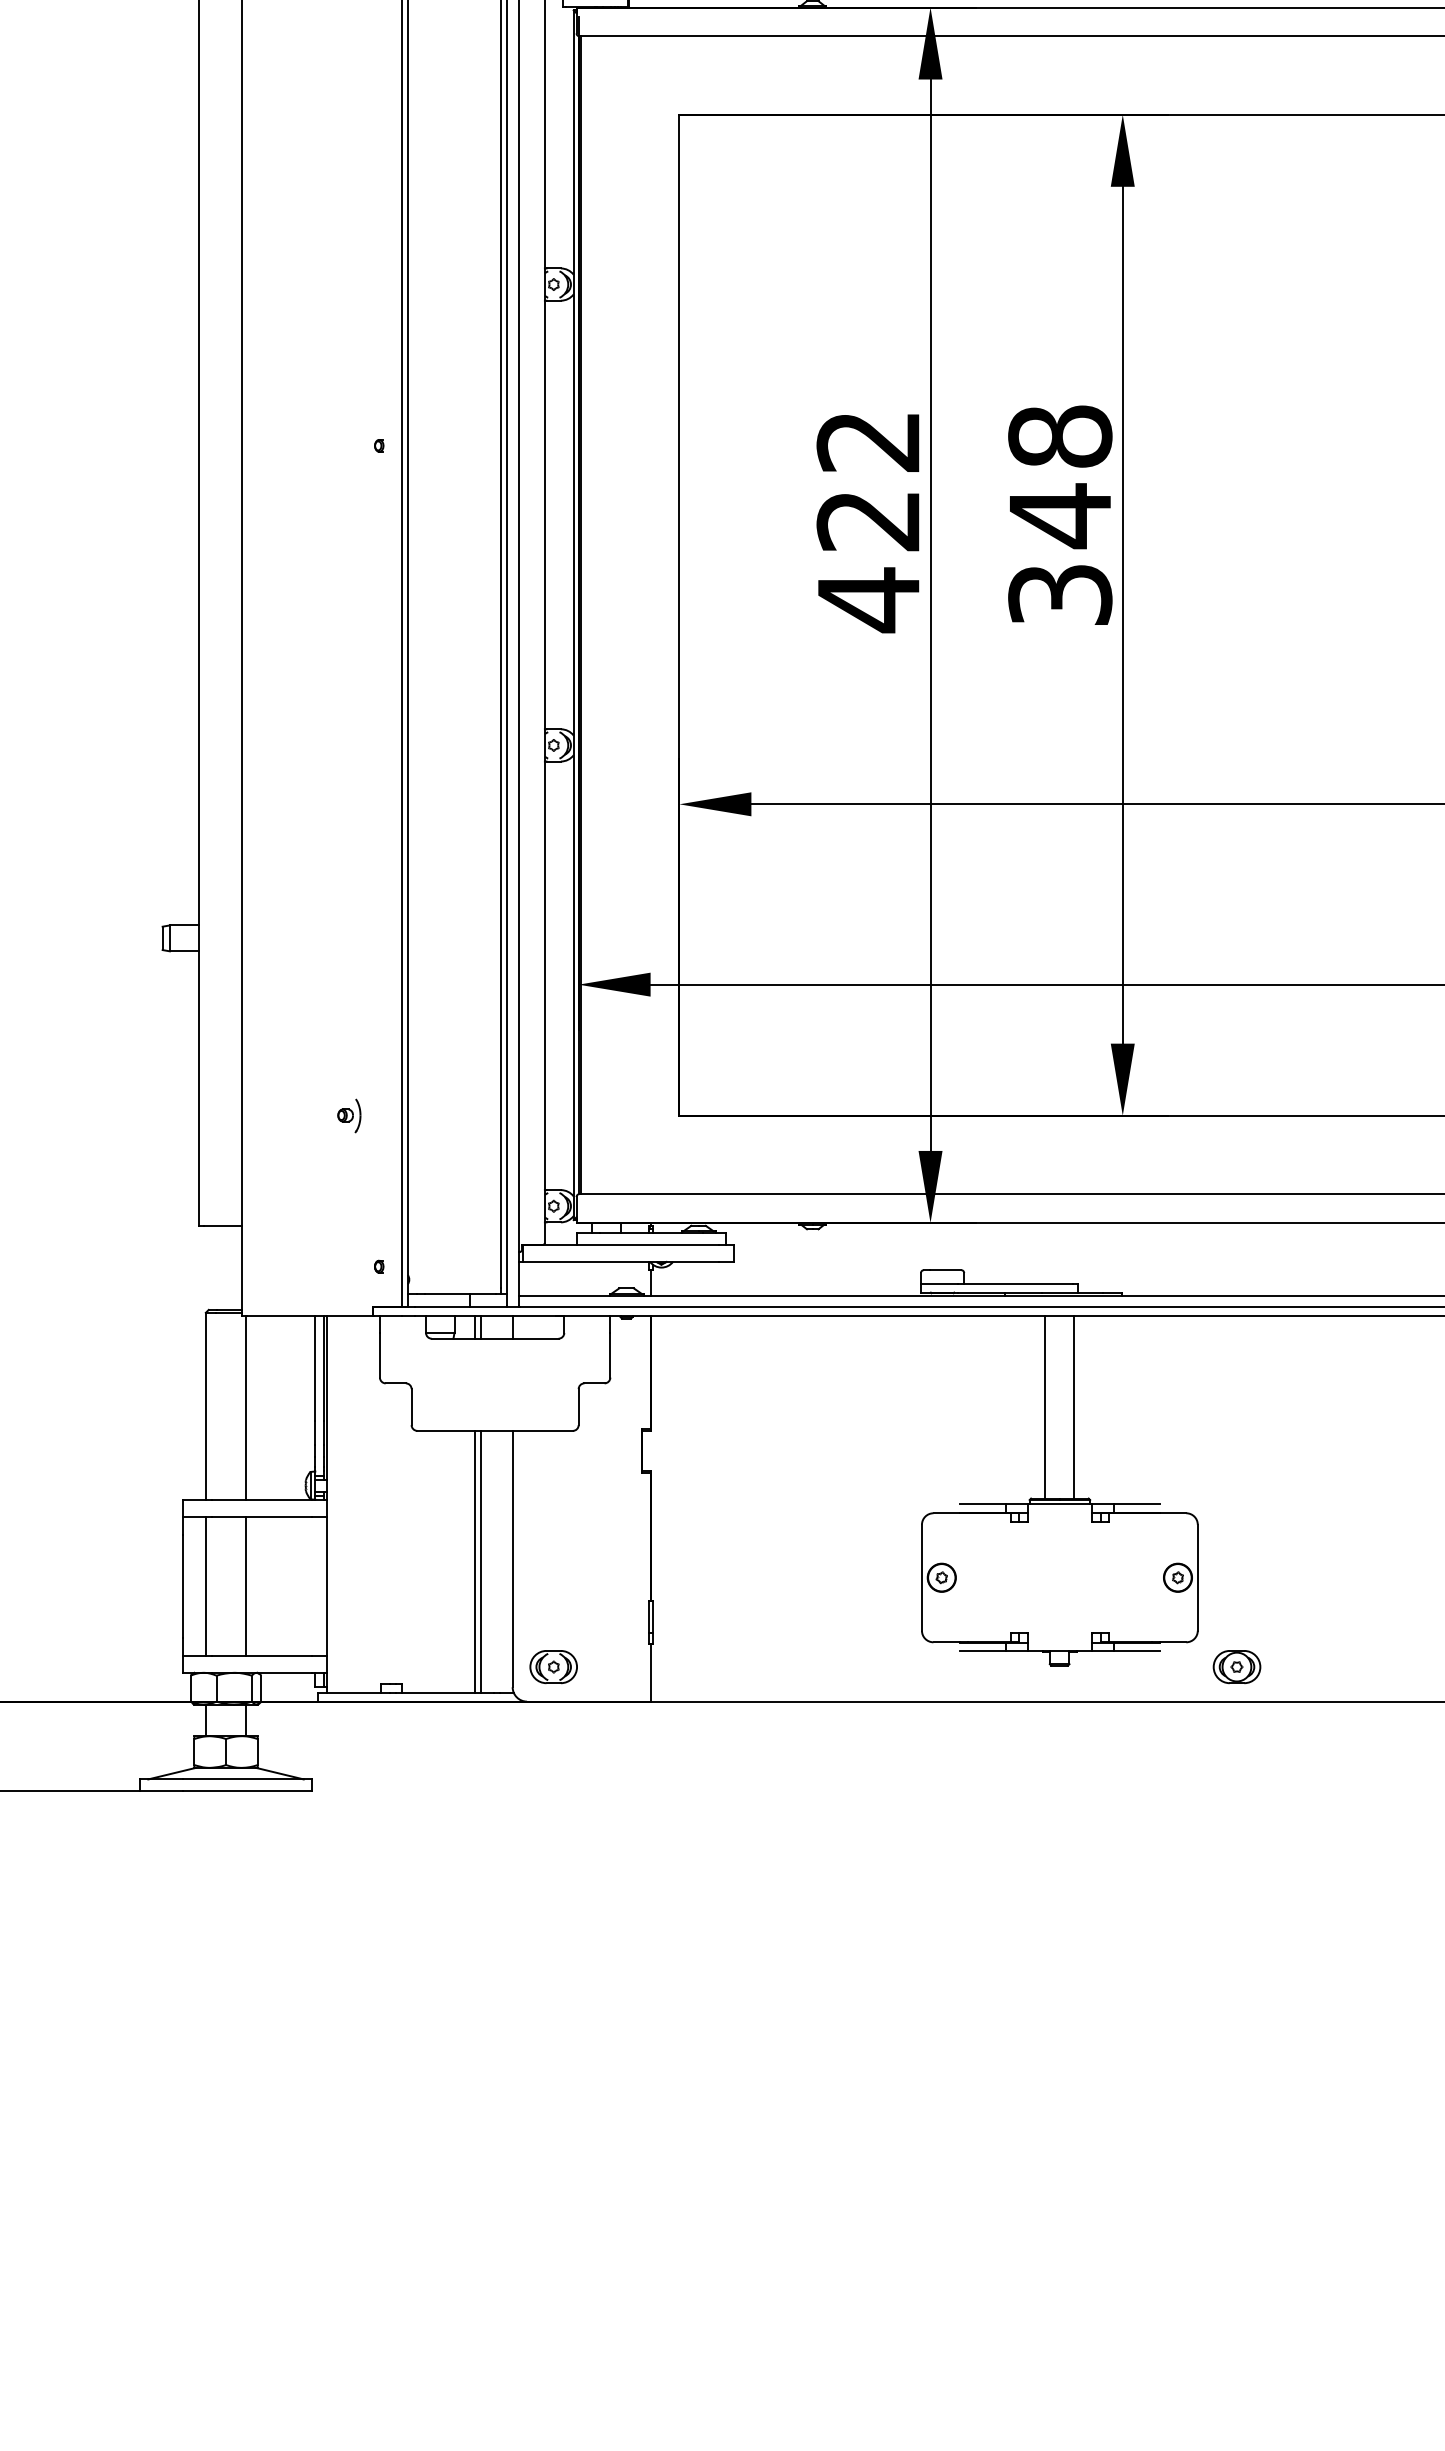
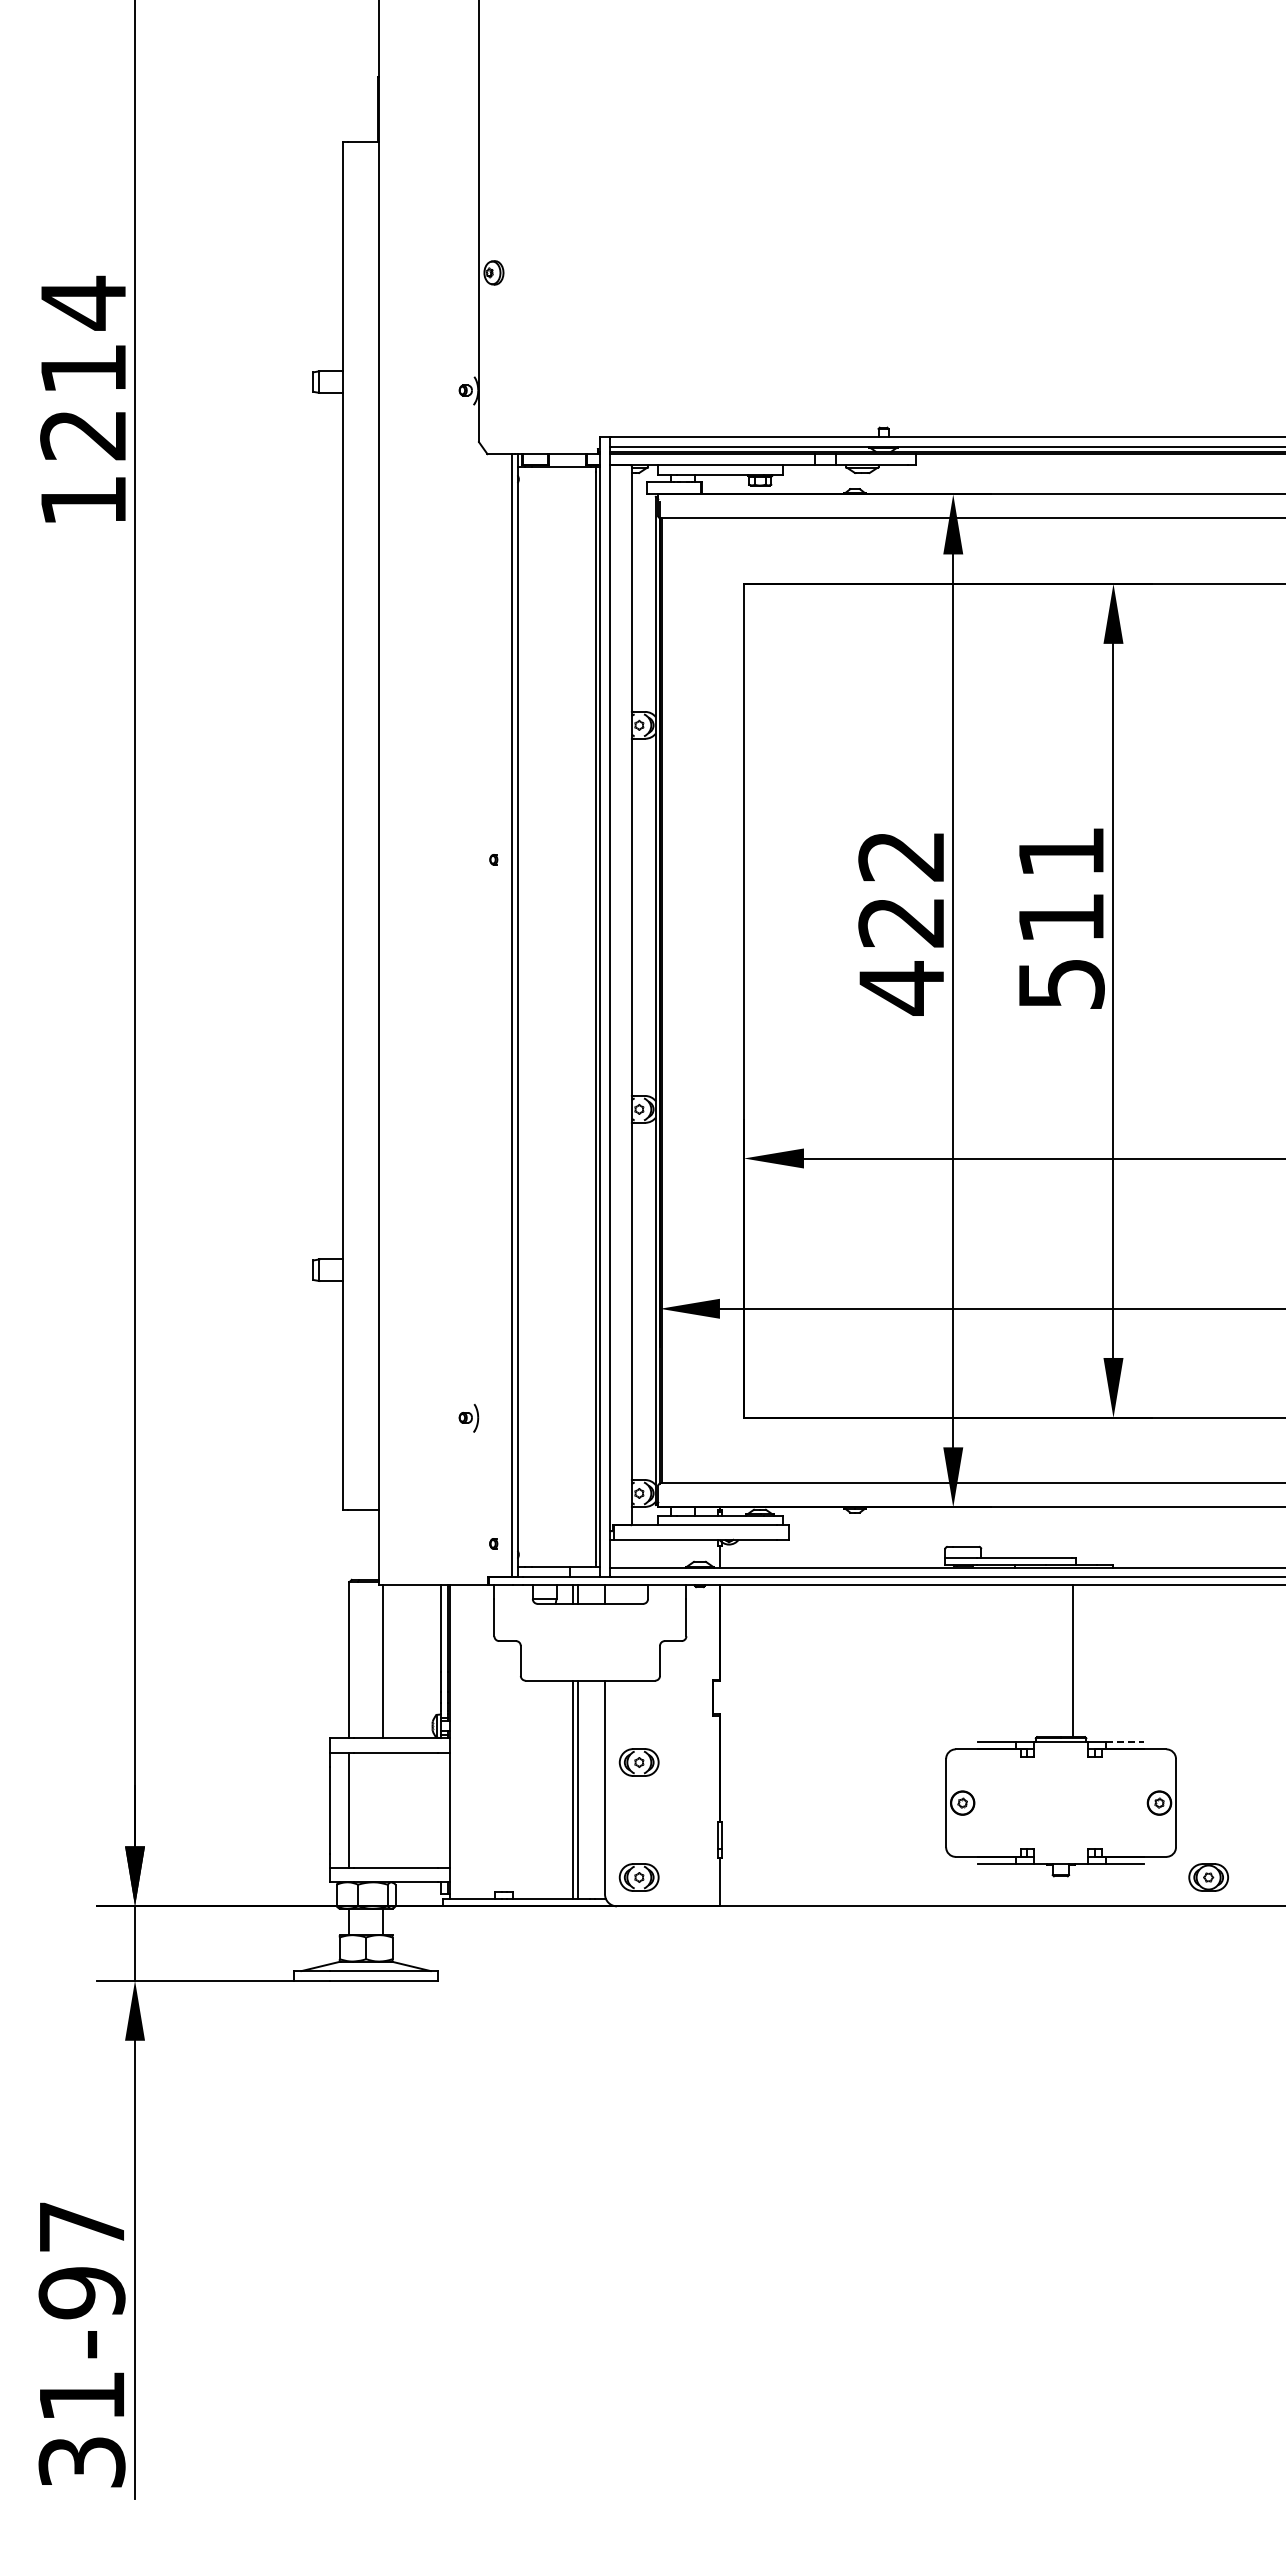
text: (1060, 515) -> (1061, 917), 348 -> 511
line: (1044, 1406) -> (1048, 1660), removed
line: (1137, 1503) -> (1125, 1741), solid -> dashed
part: (552, 1529) -> (638, 1762), added
line: (245, 1585) -> (382, 1809), removed

